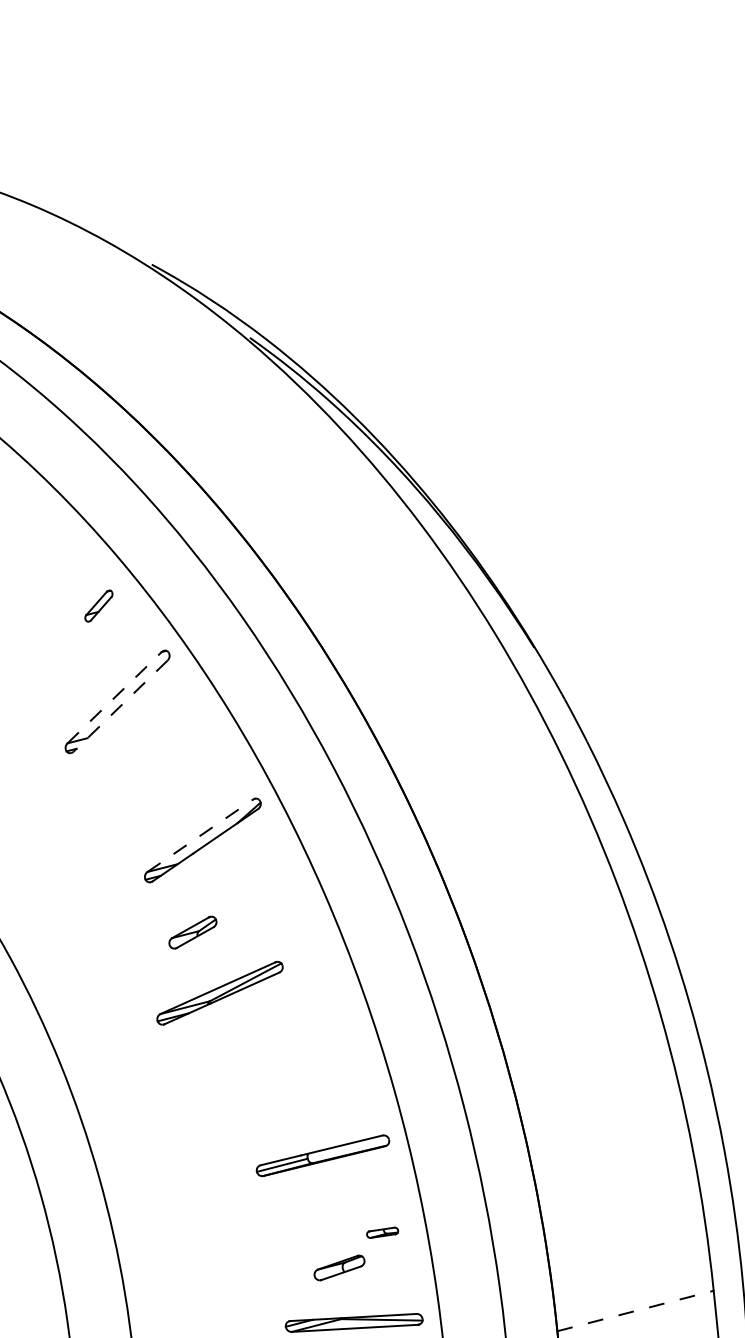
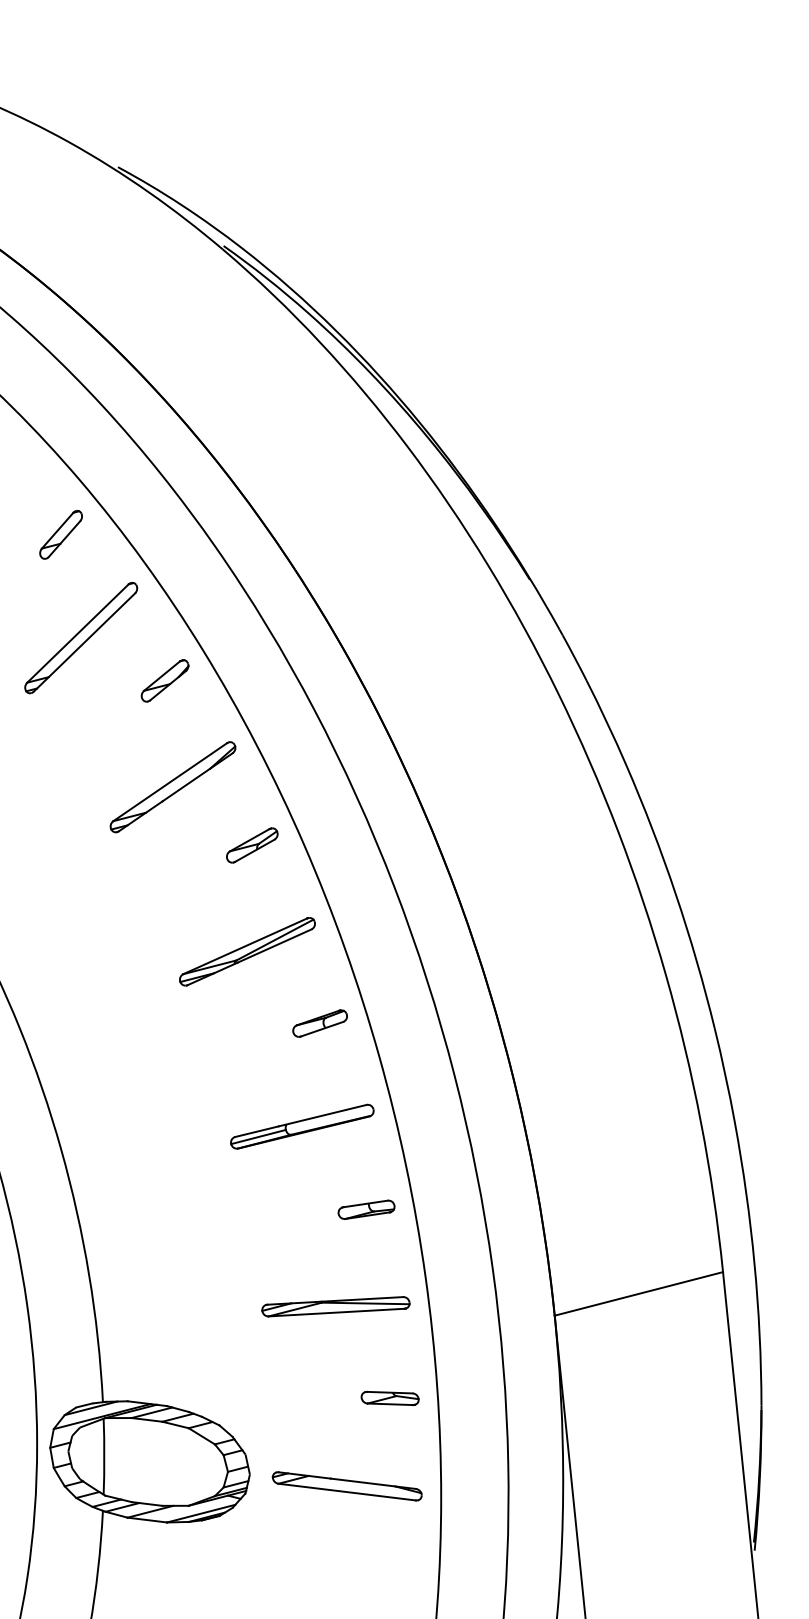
part: (98, 605) -> (60, 534), size x1.43
line: (114, 697) -> (77, 633), dashed -> solid
line: (120, 706) -> (84, 642), dashed -> solid
part: (194, 741) -> (164, 680), added
line: (200, 835) -> (170, 781), dashed -> solid
part: (193, 932) -> (252, 845), moved
part: (220, 993) -> (247, 951), moved
part: (382, 1232) -> (366, 1209), size x1.67
part: (338, 1267) -> (319, 1023), moved
line: (635, 1310) -> (638, 1293), dashed -> solid

